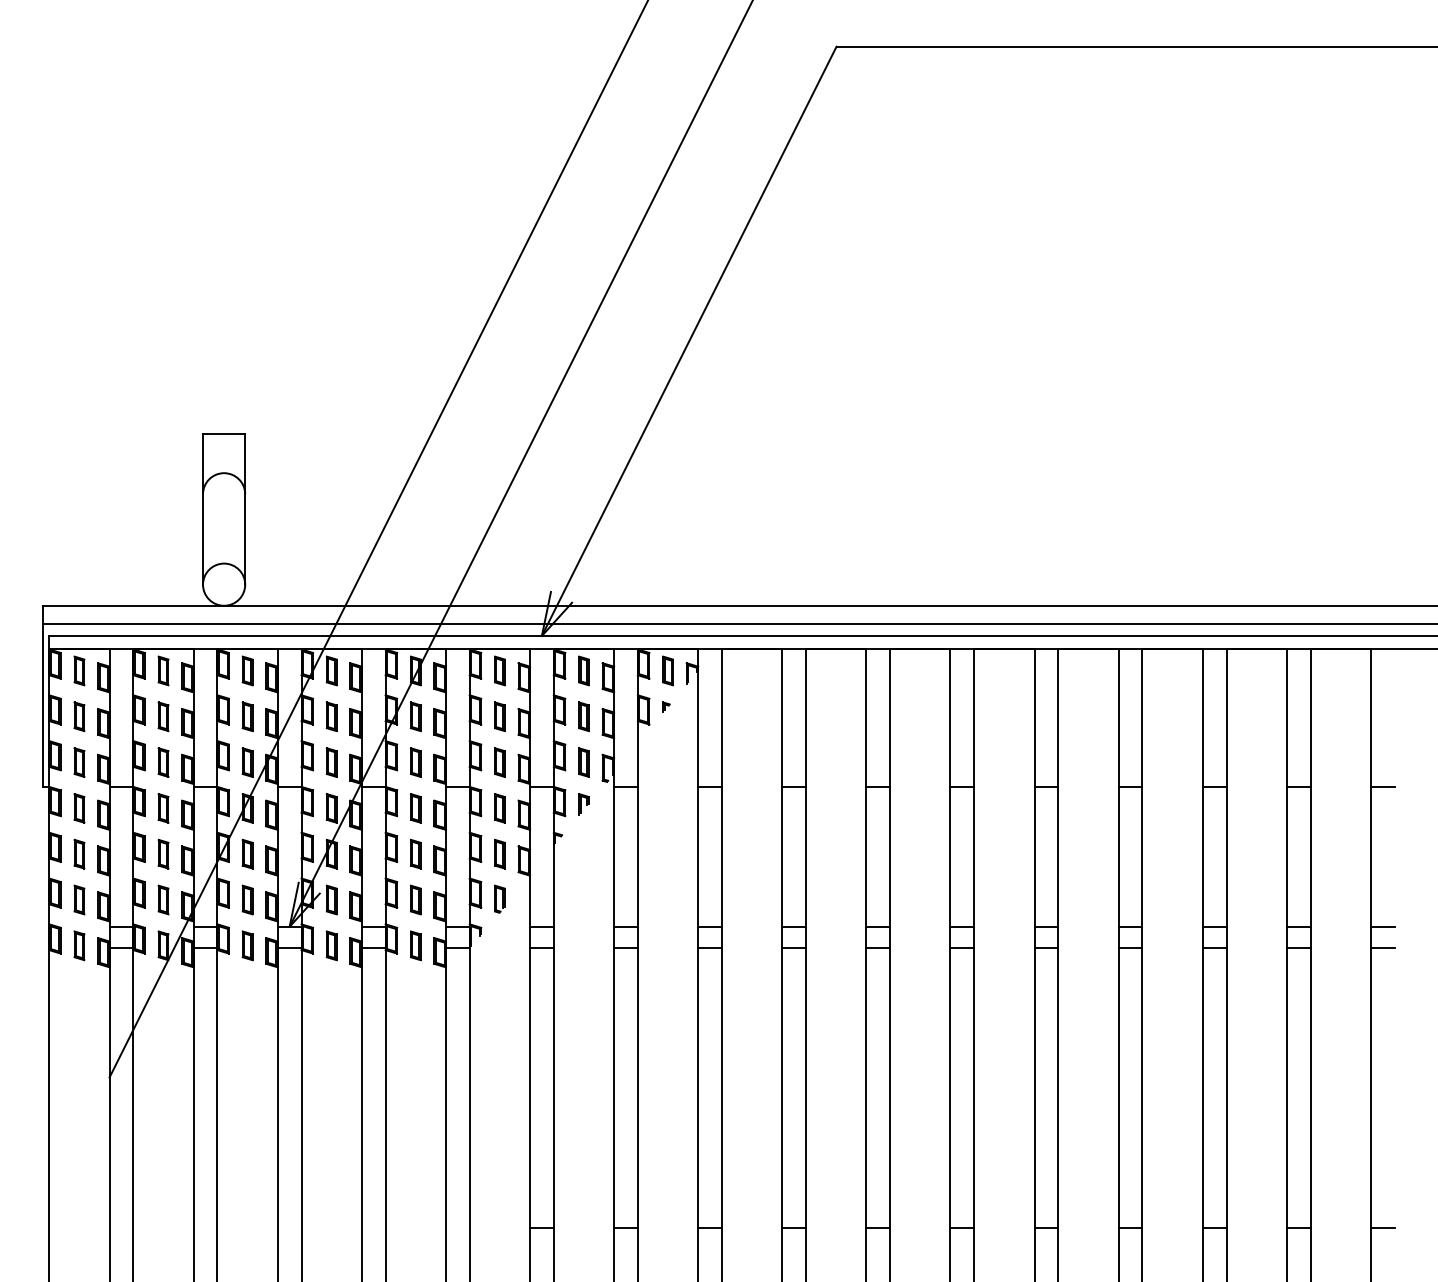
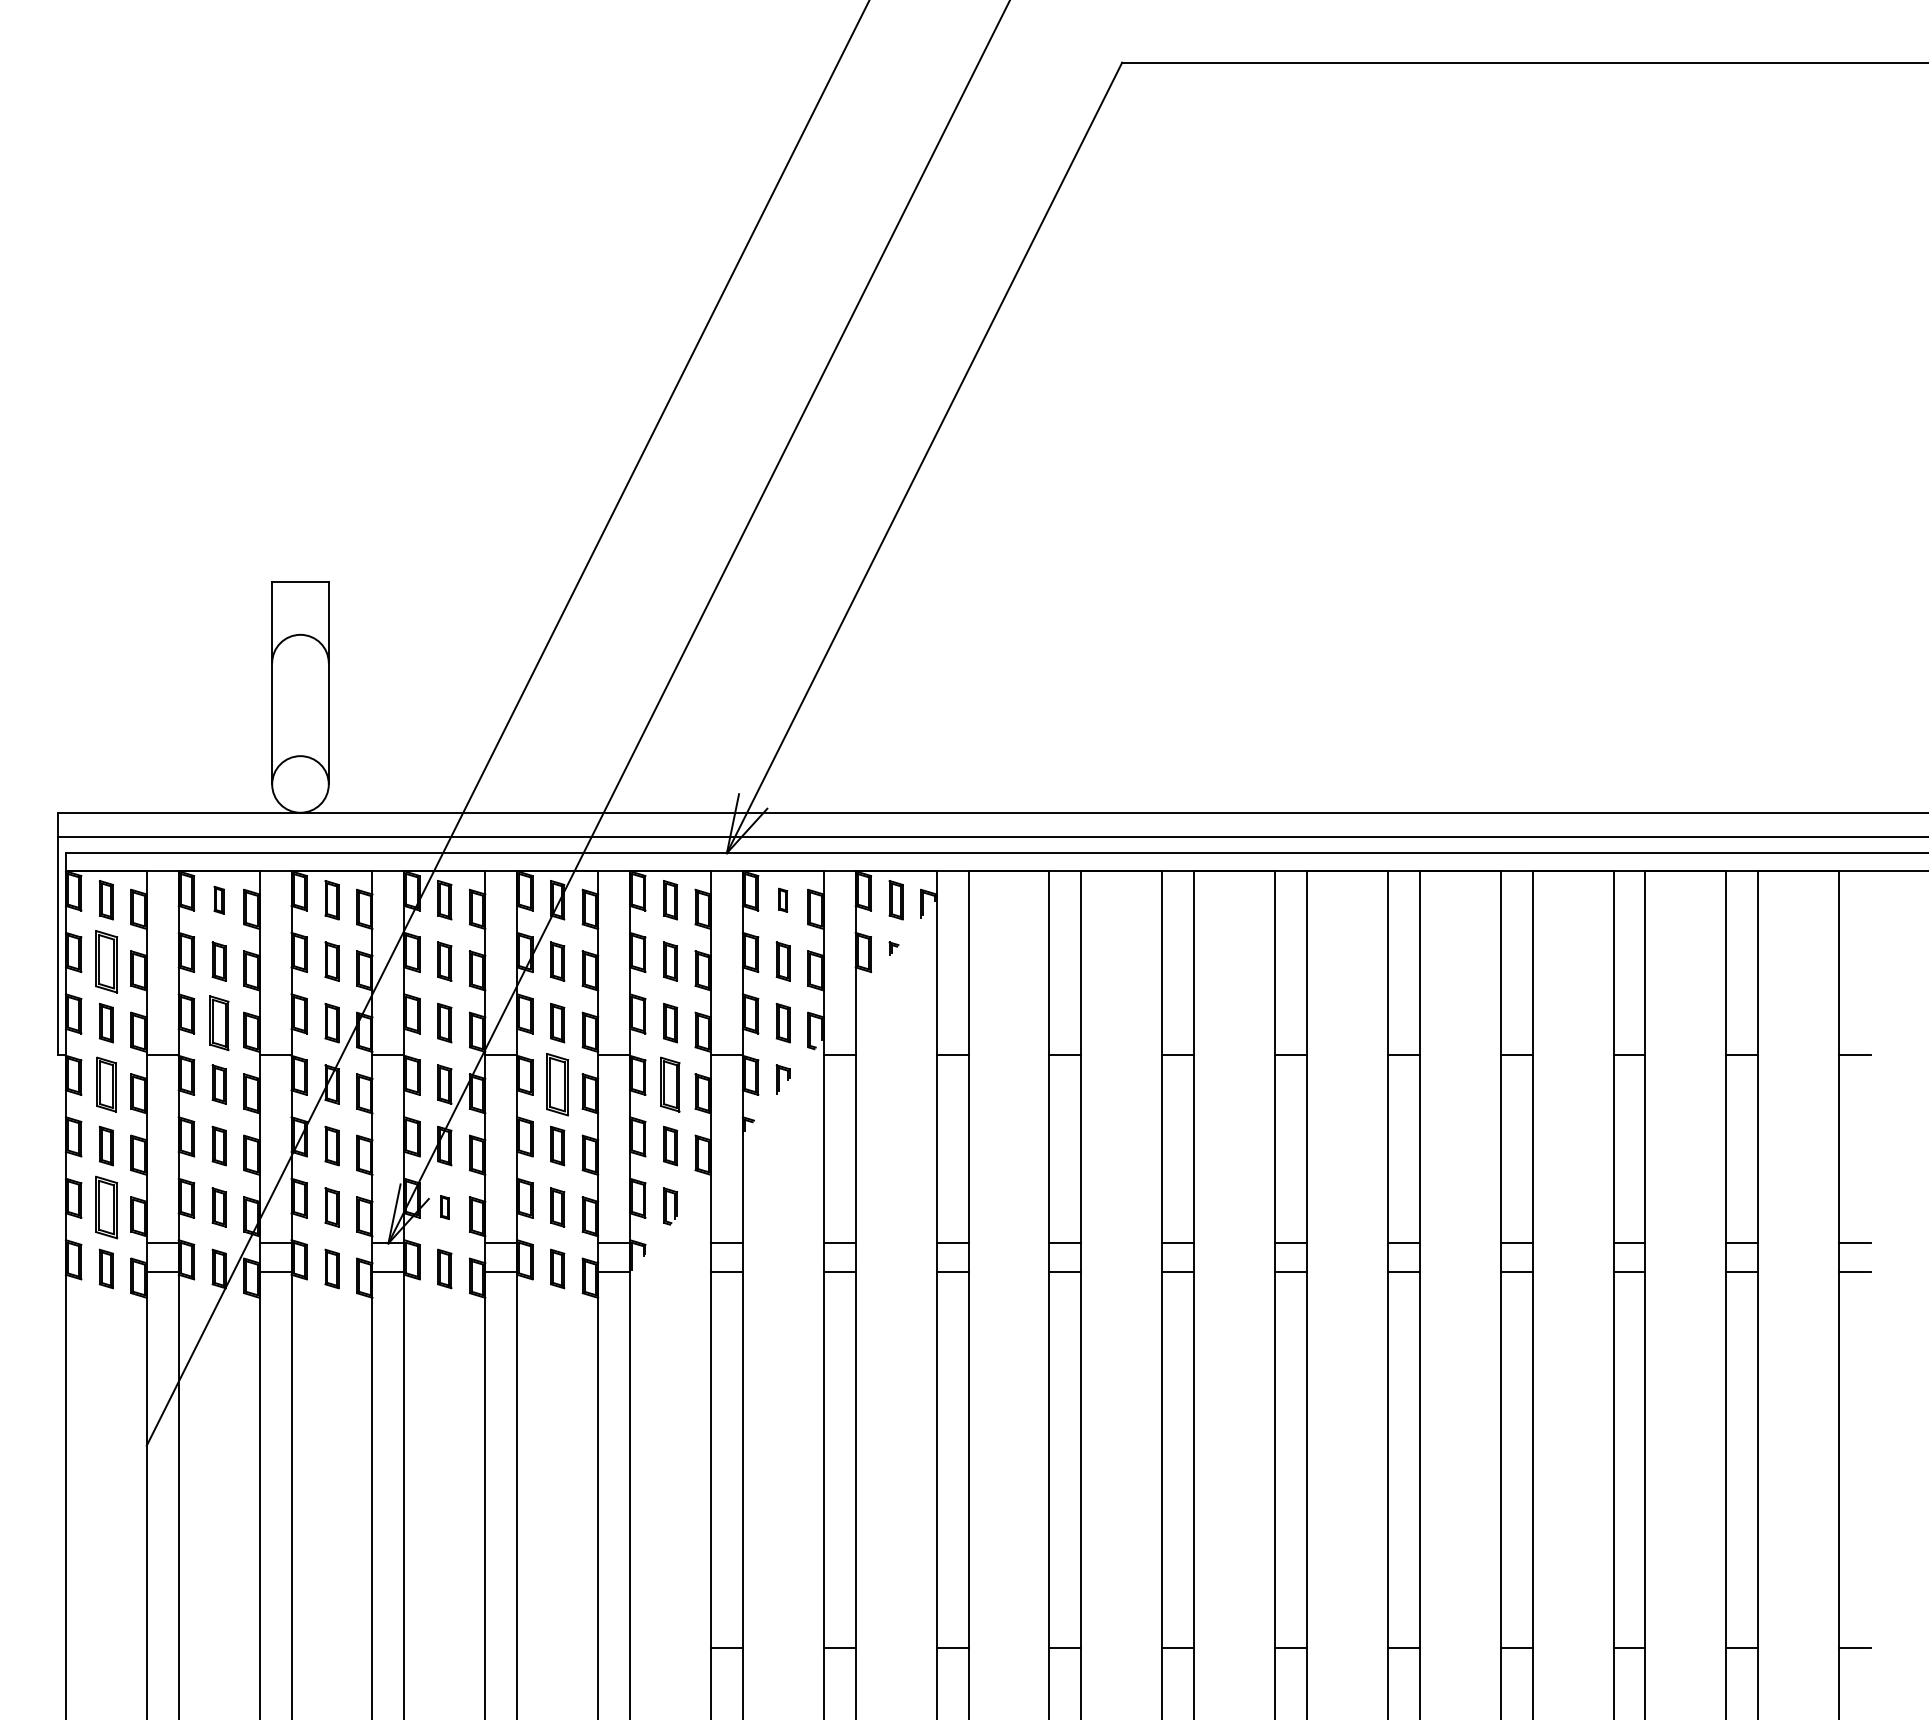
part: (163, 671) -> (218, 900), size x0.7
part: (583, 671) -> (782, 900), size x0.6
part: (78, 716) -> (105, 961), size x1.6
part: (163, 762) -> (218, 1022), size x1.4
part: (78, 808) -> (105, 1084), size x1.4
part: (415, 808) -> (557, 1084), size x1.6
part: (499, 808) -> (670, 1084), size x1.4
part: (78, 899) -> (105, 1207), size x1.6
part: (331, 899) -> (444, 1207), size x0.6

